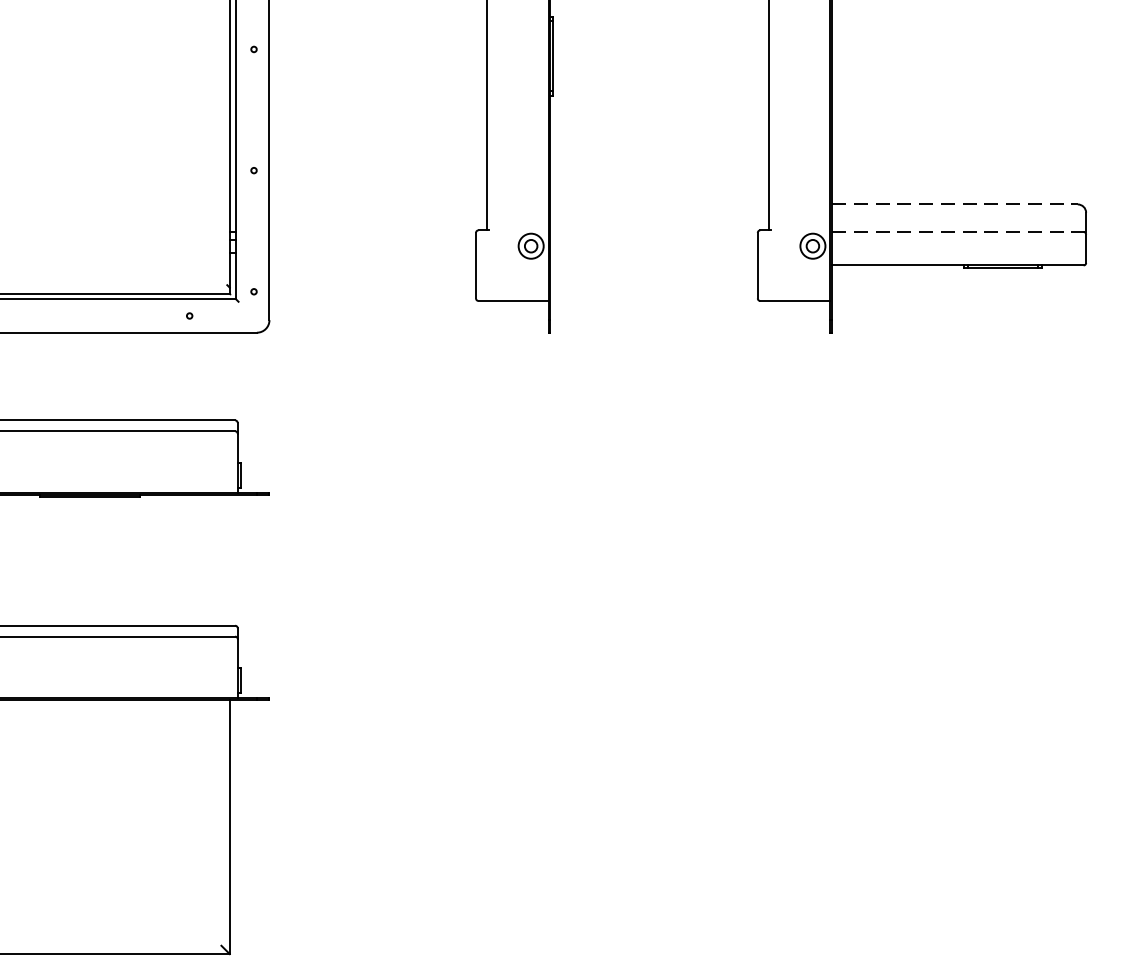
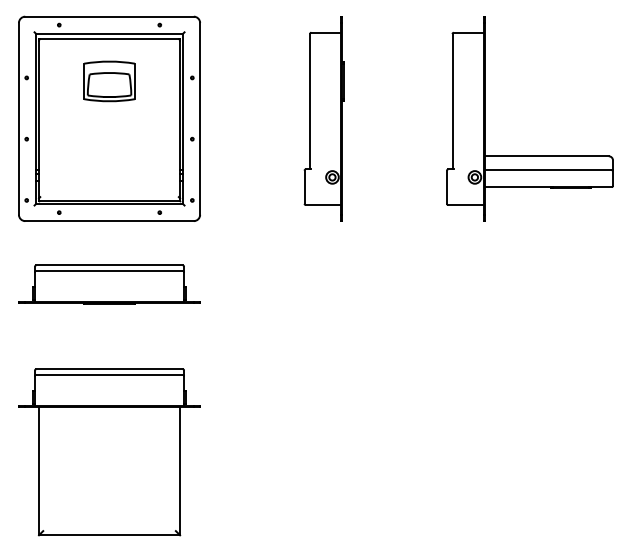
part: (90, 56) -> (109, 81), added
line: (956, 204) -> (547, 156), dashed -> solid
line: (960, 232) -> (549, 170), dashed -> solid

